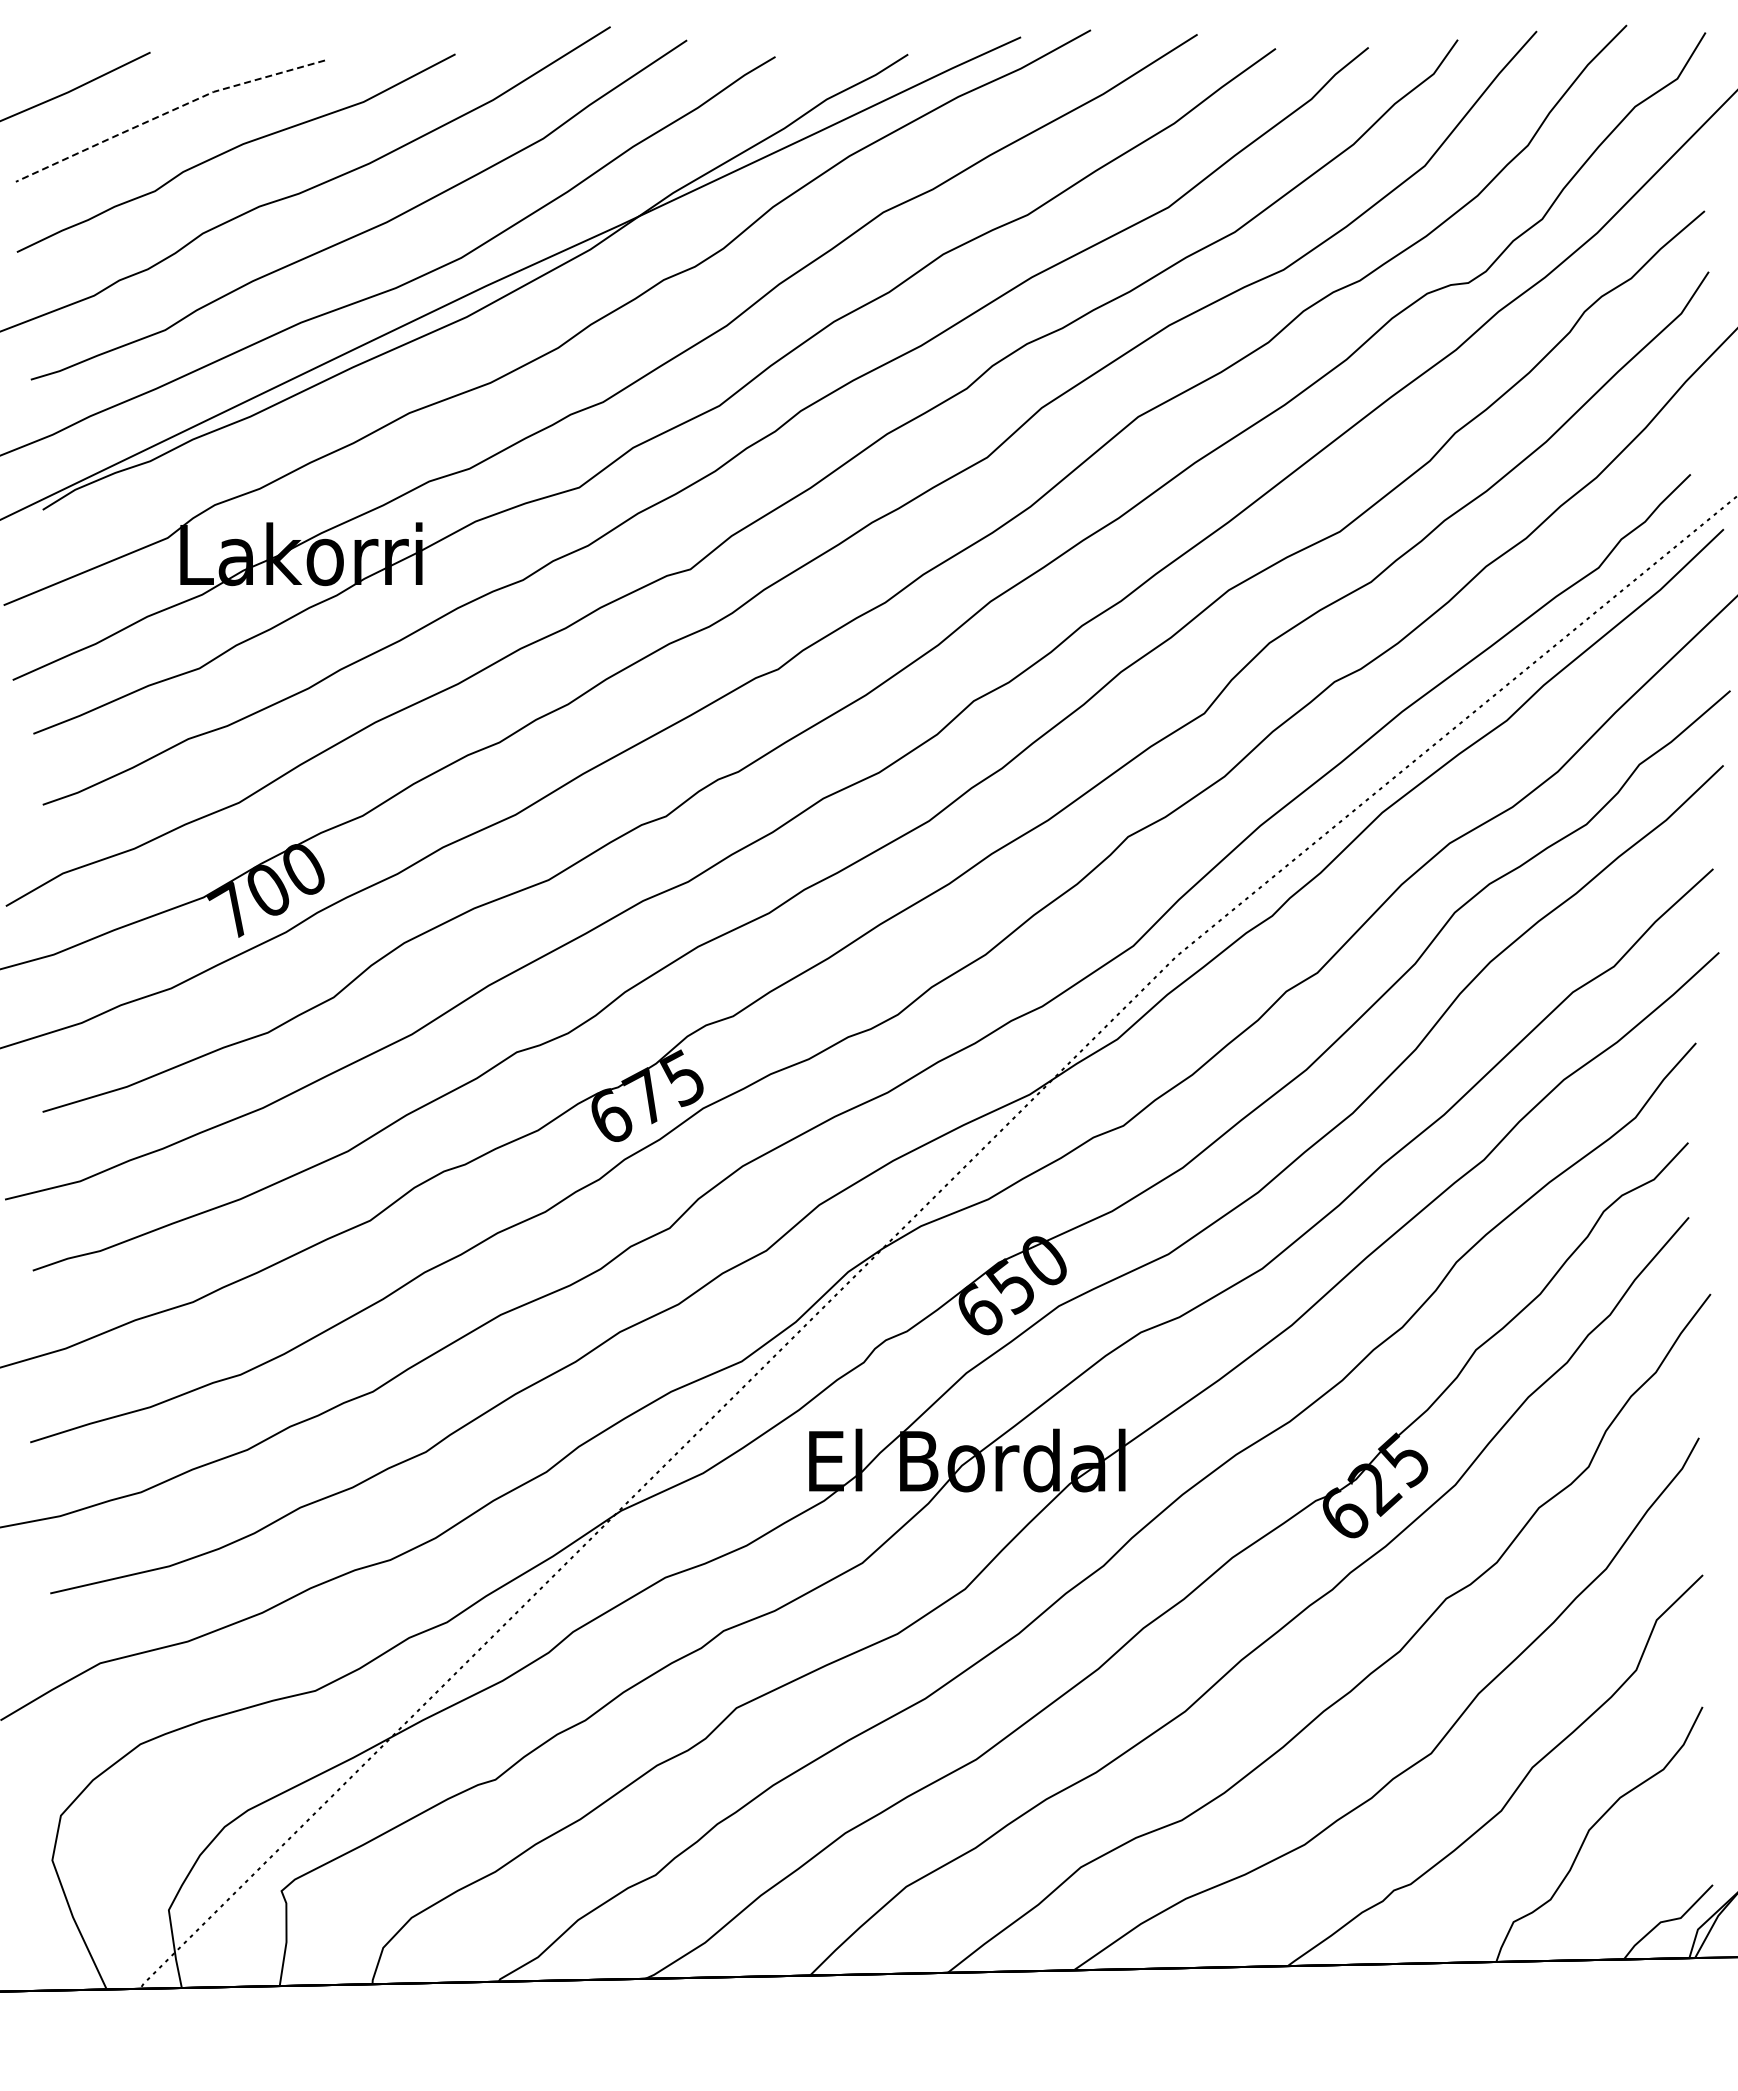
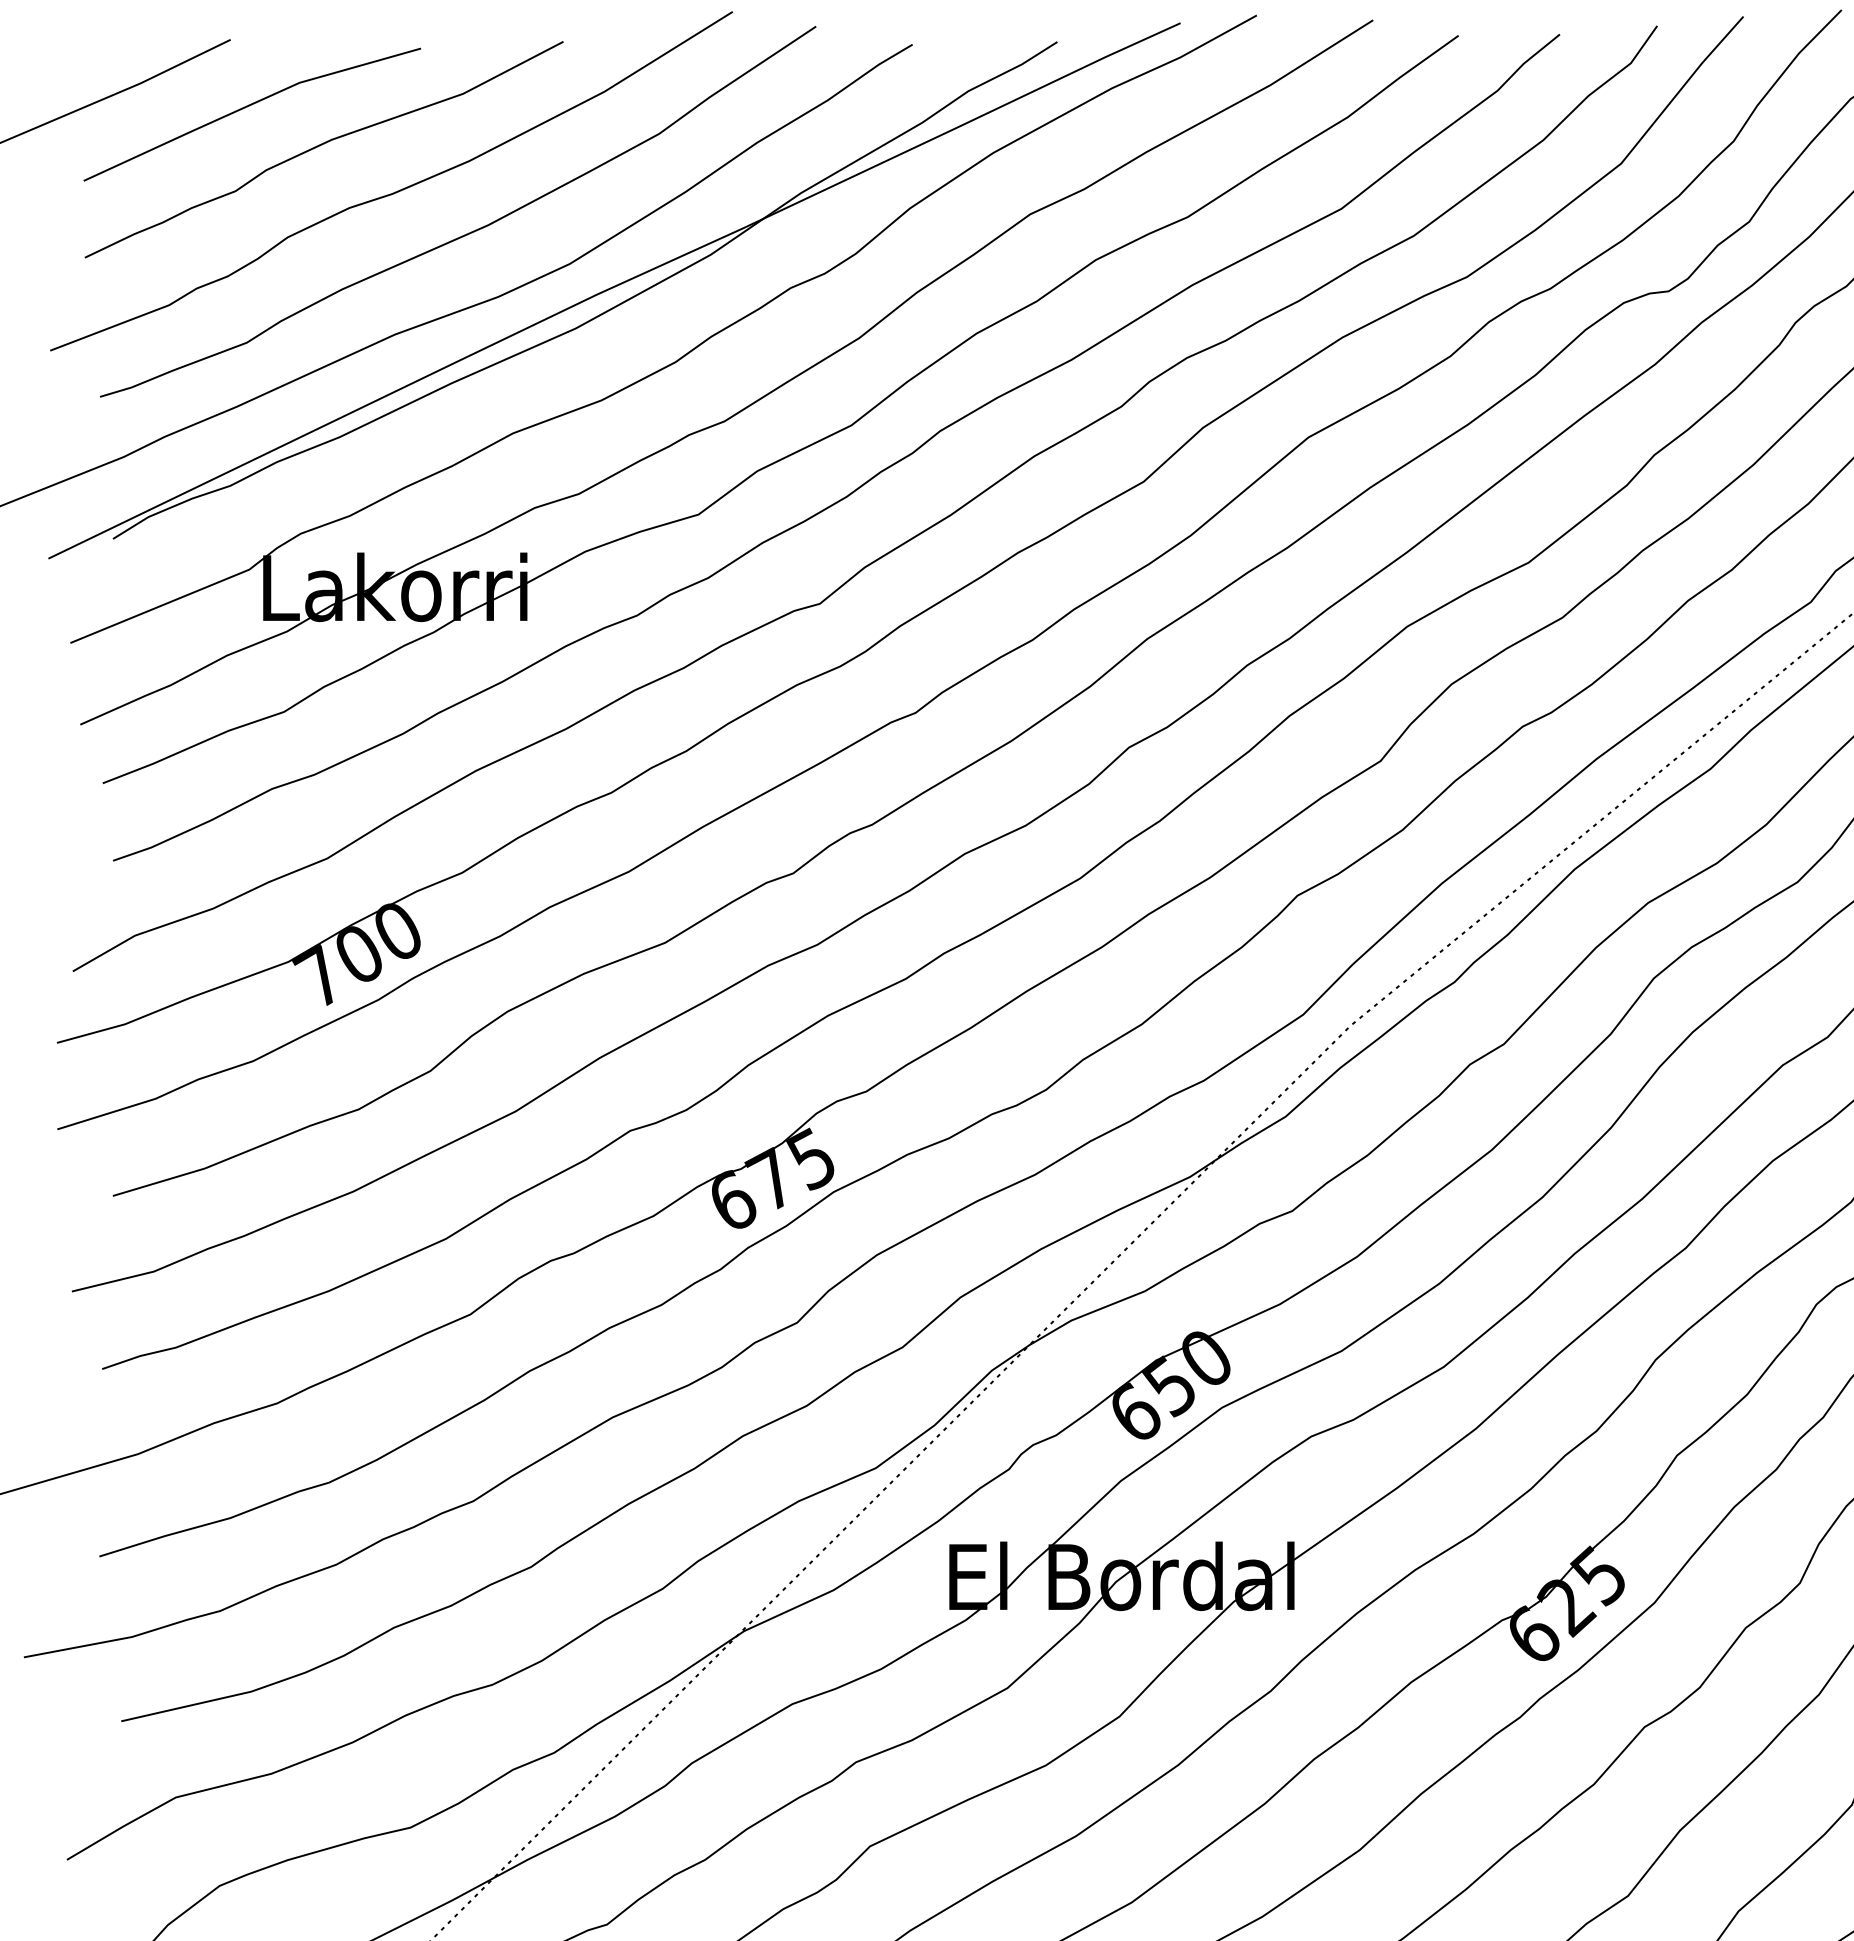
line: (167, 112) -> (249, 105), dashed -> solid

